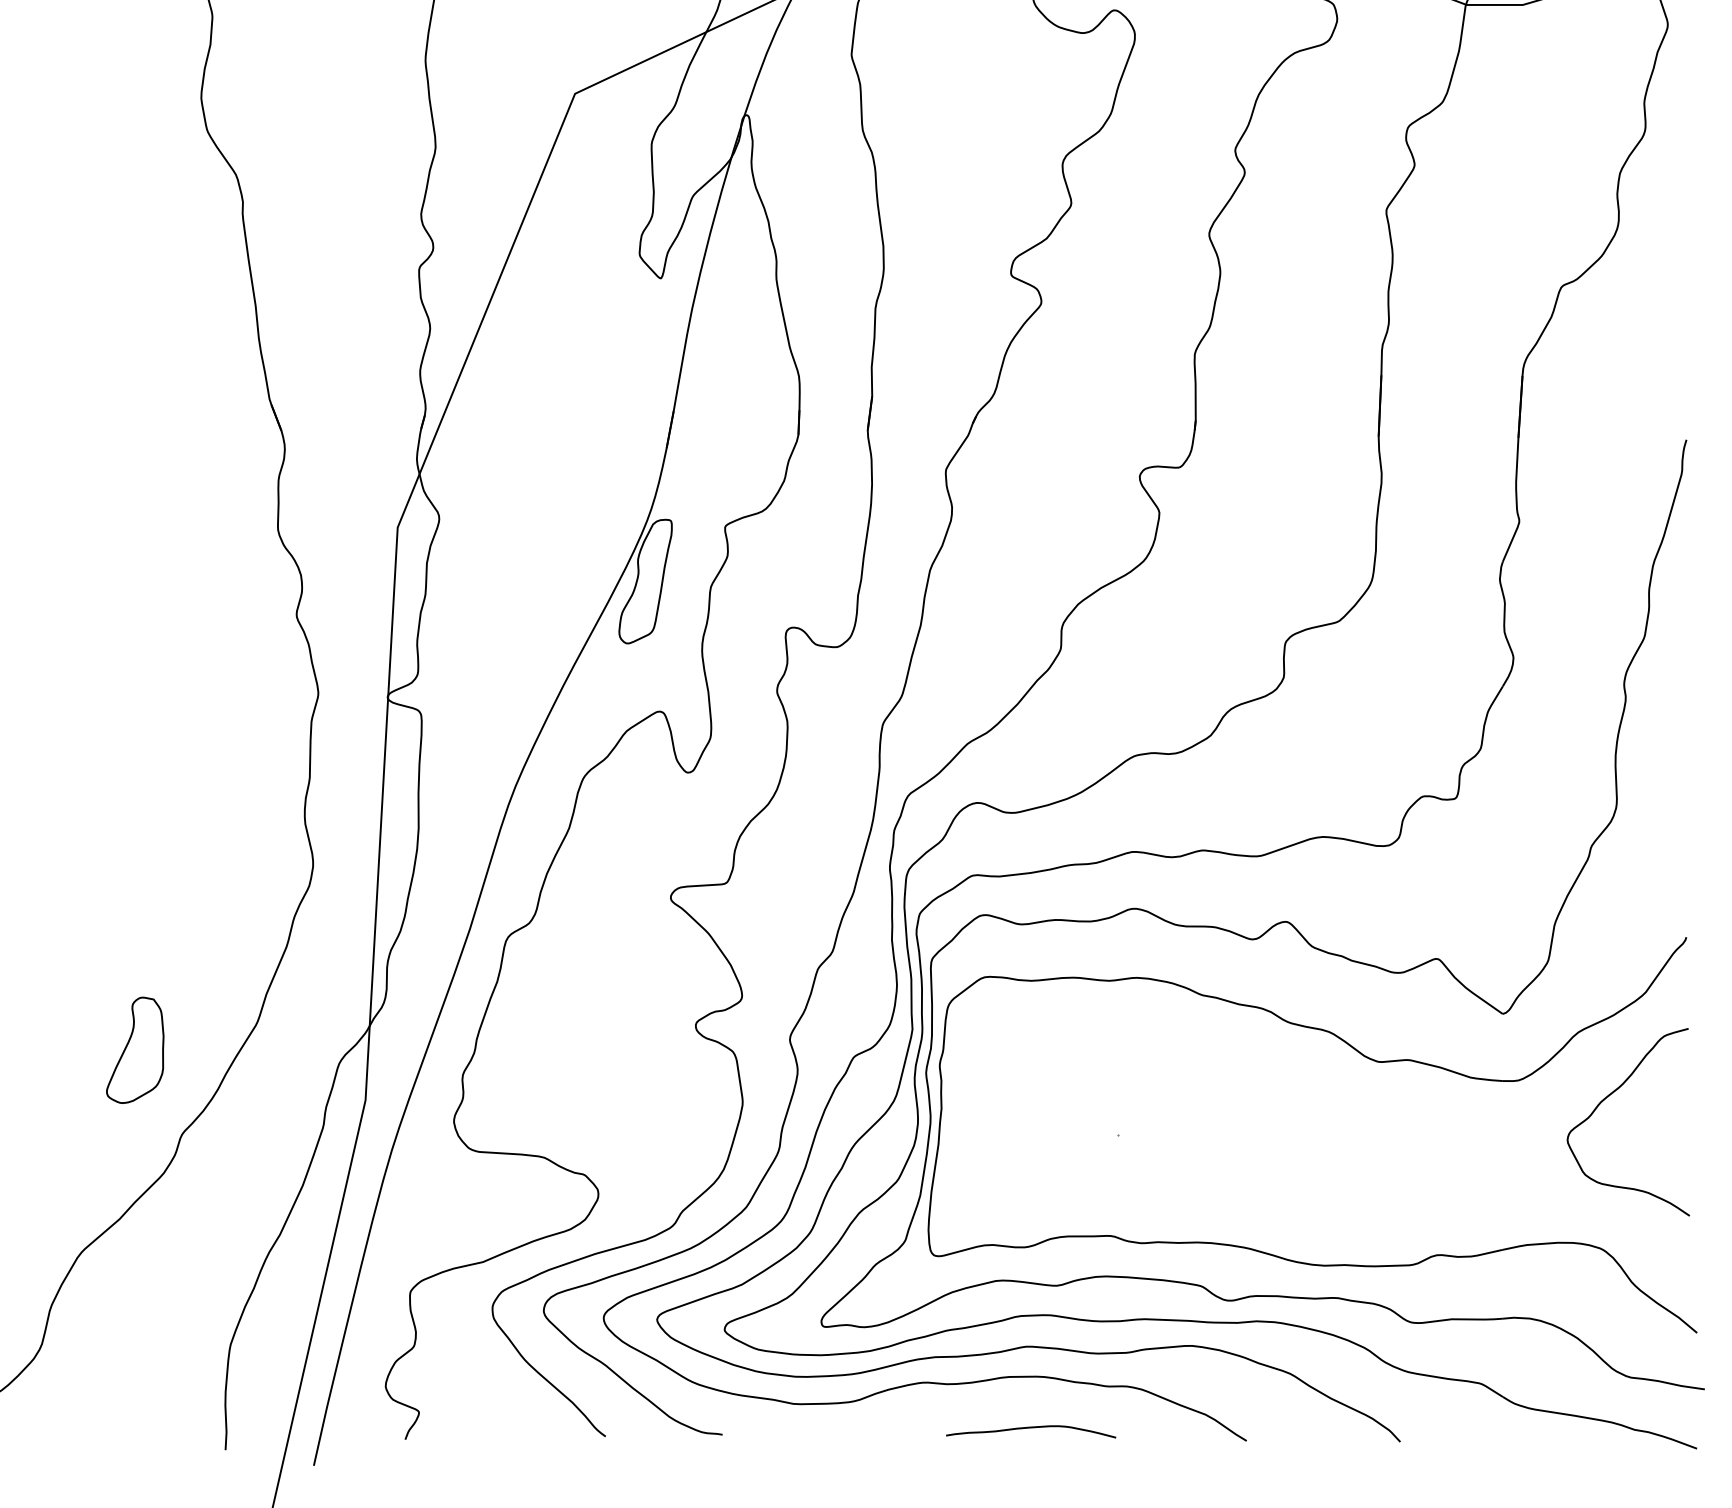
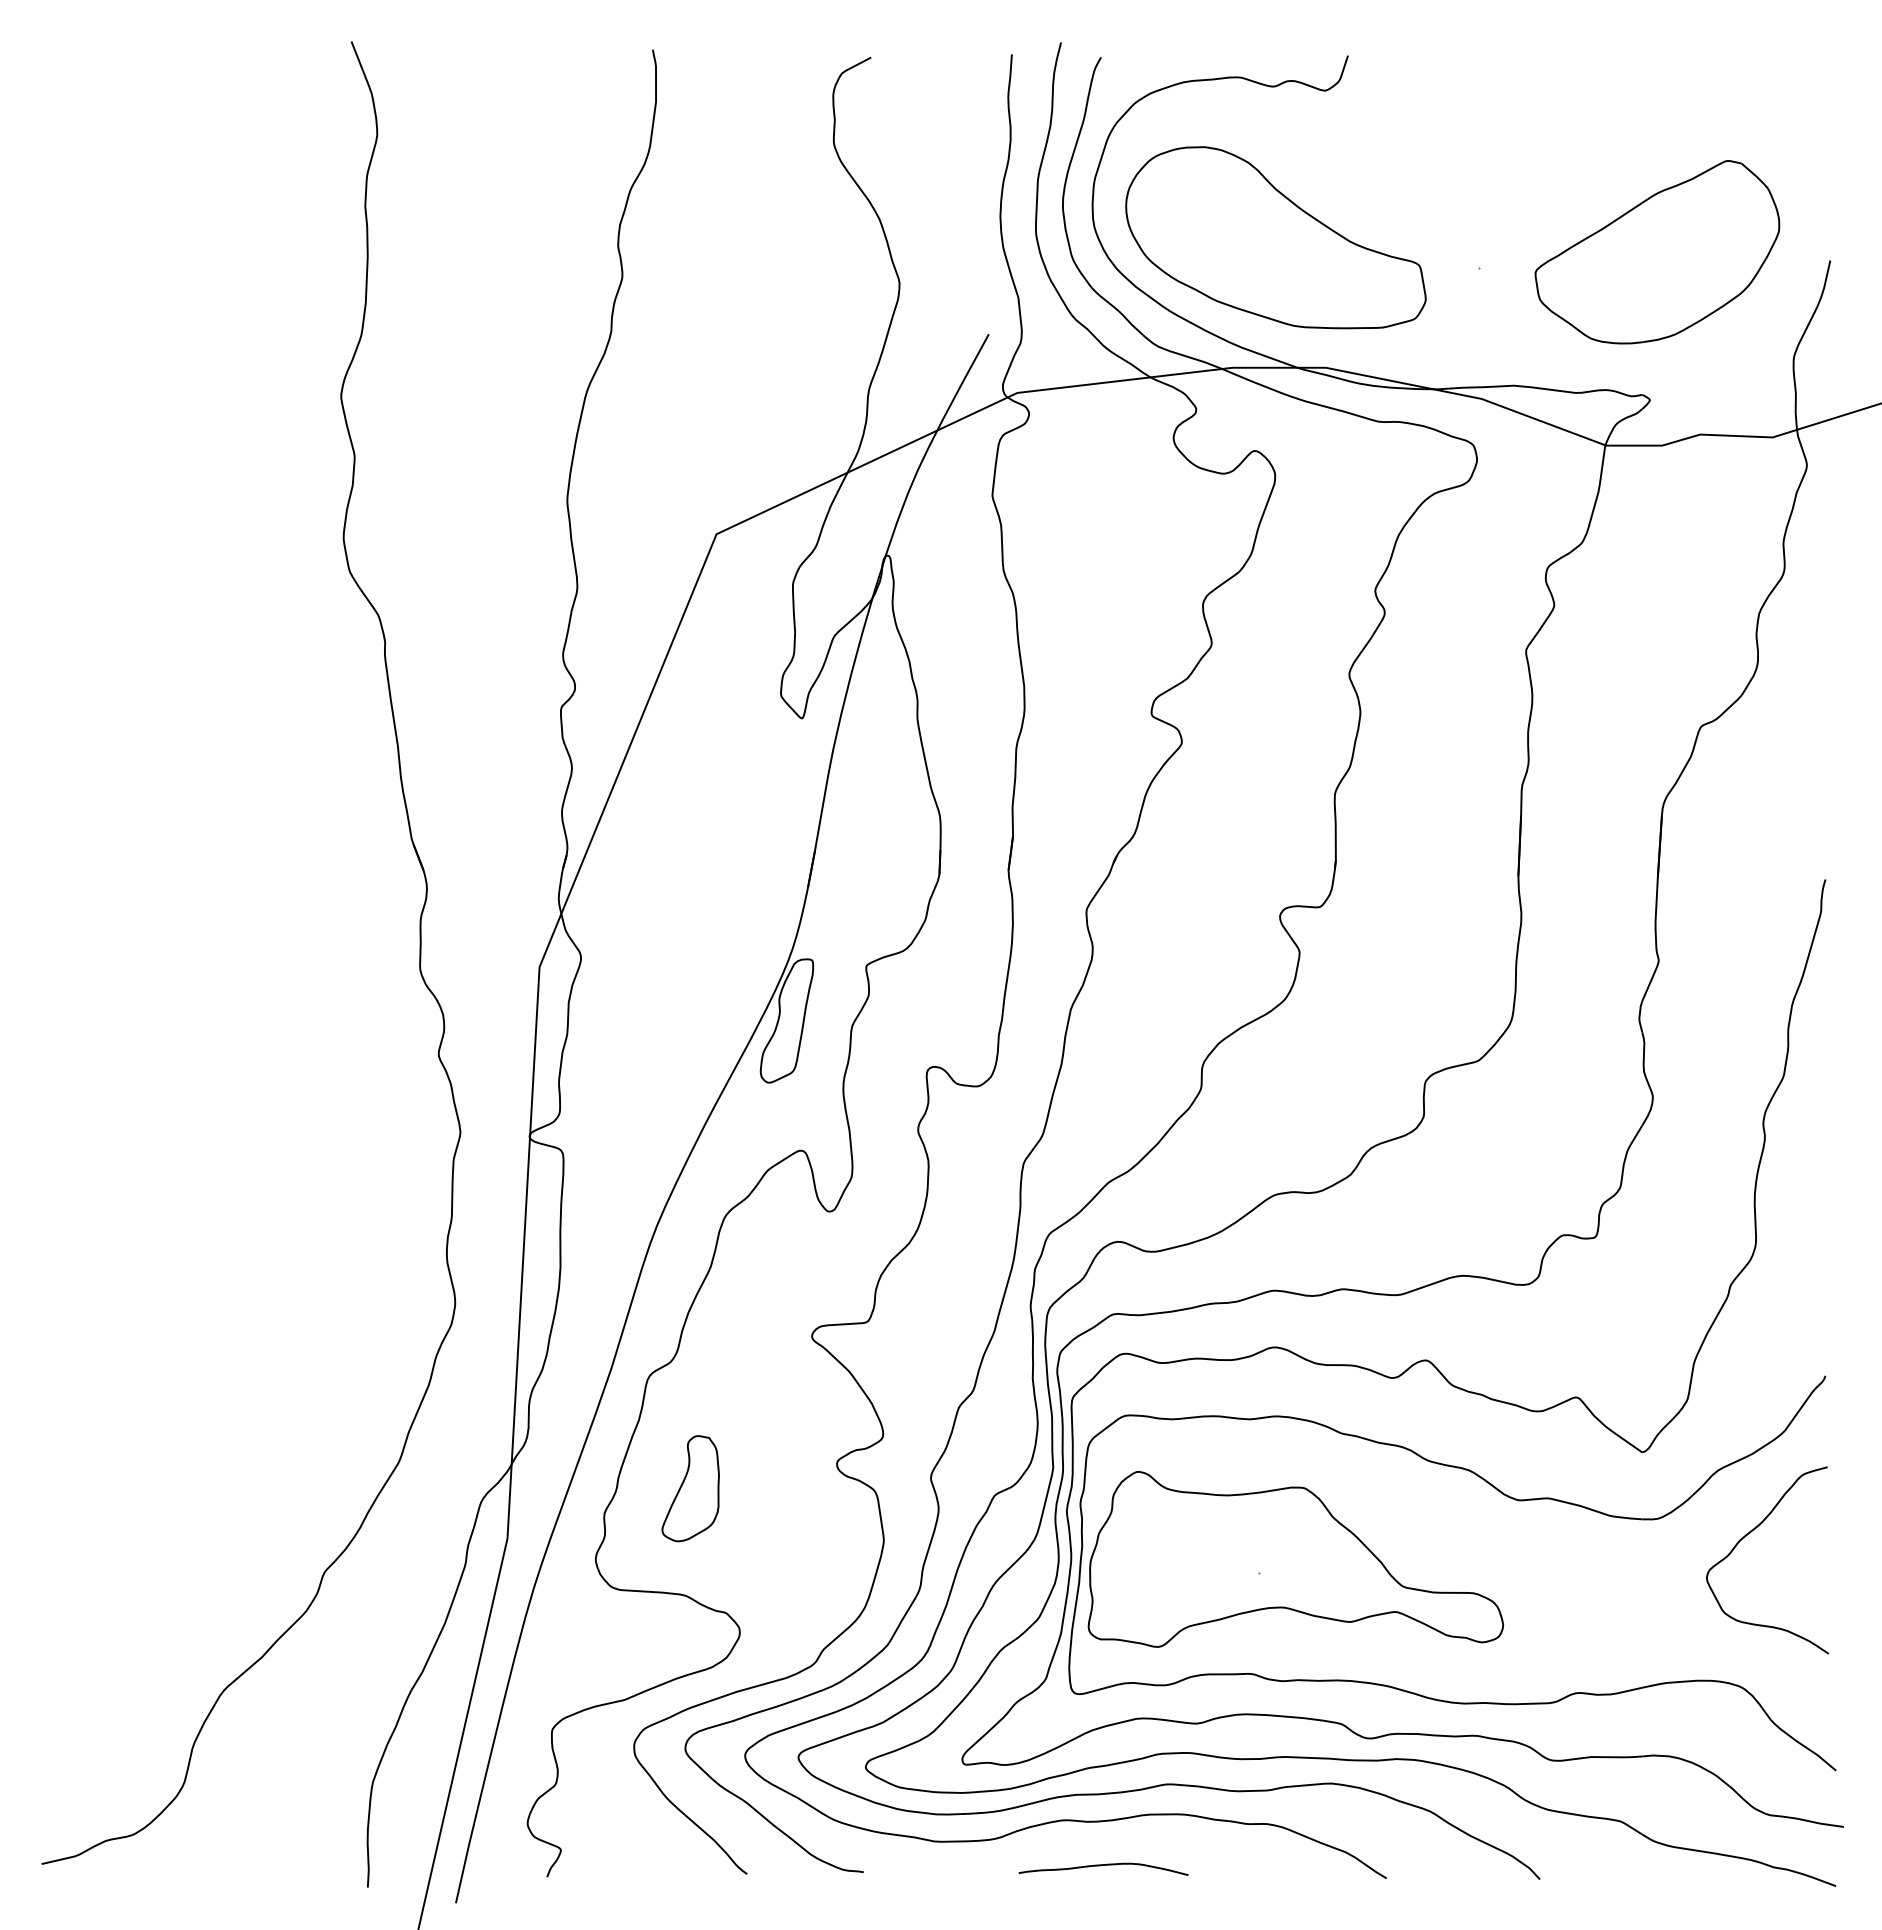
part: (135, 1050) -> (690, 1488), moved
part: (1155, 1121) -> (1295, 1559), added
curve: (1029, 1428) -> (1101, 1866), moved

